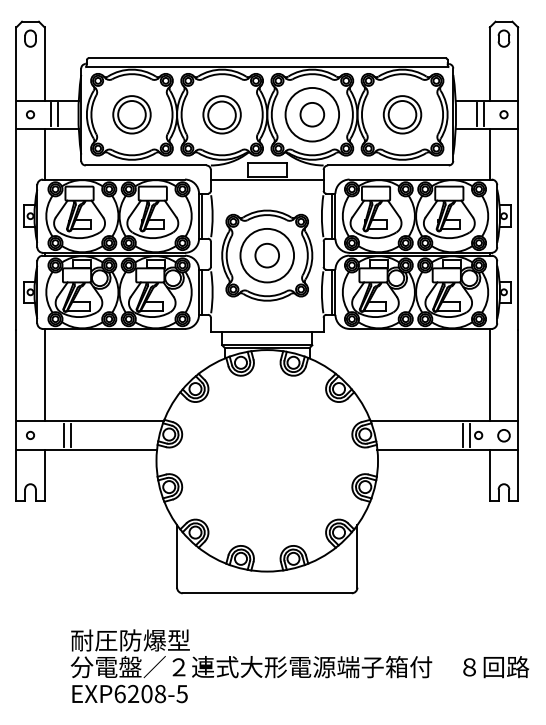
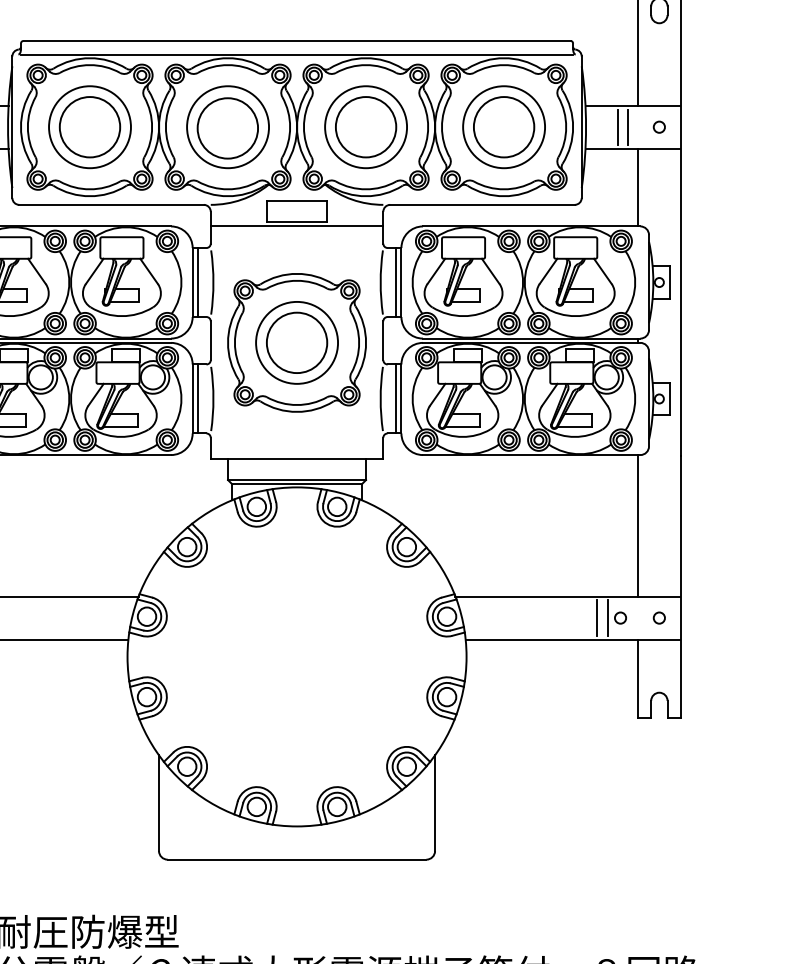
part: (131, 114) -> (89, 126), size x1.43
part: (221, 114) -> (227, 126), size x1.43
circle: (312, 114) -> (366, 126), size x1.67
part: (402, 114) -> (504, 126), size x1.43
circle: (266, 255) -> (295, 342), size x1.67
circle: (503, 434) -> (658, 616), size x0.62

